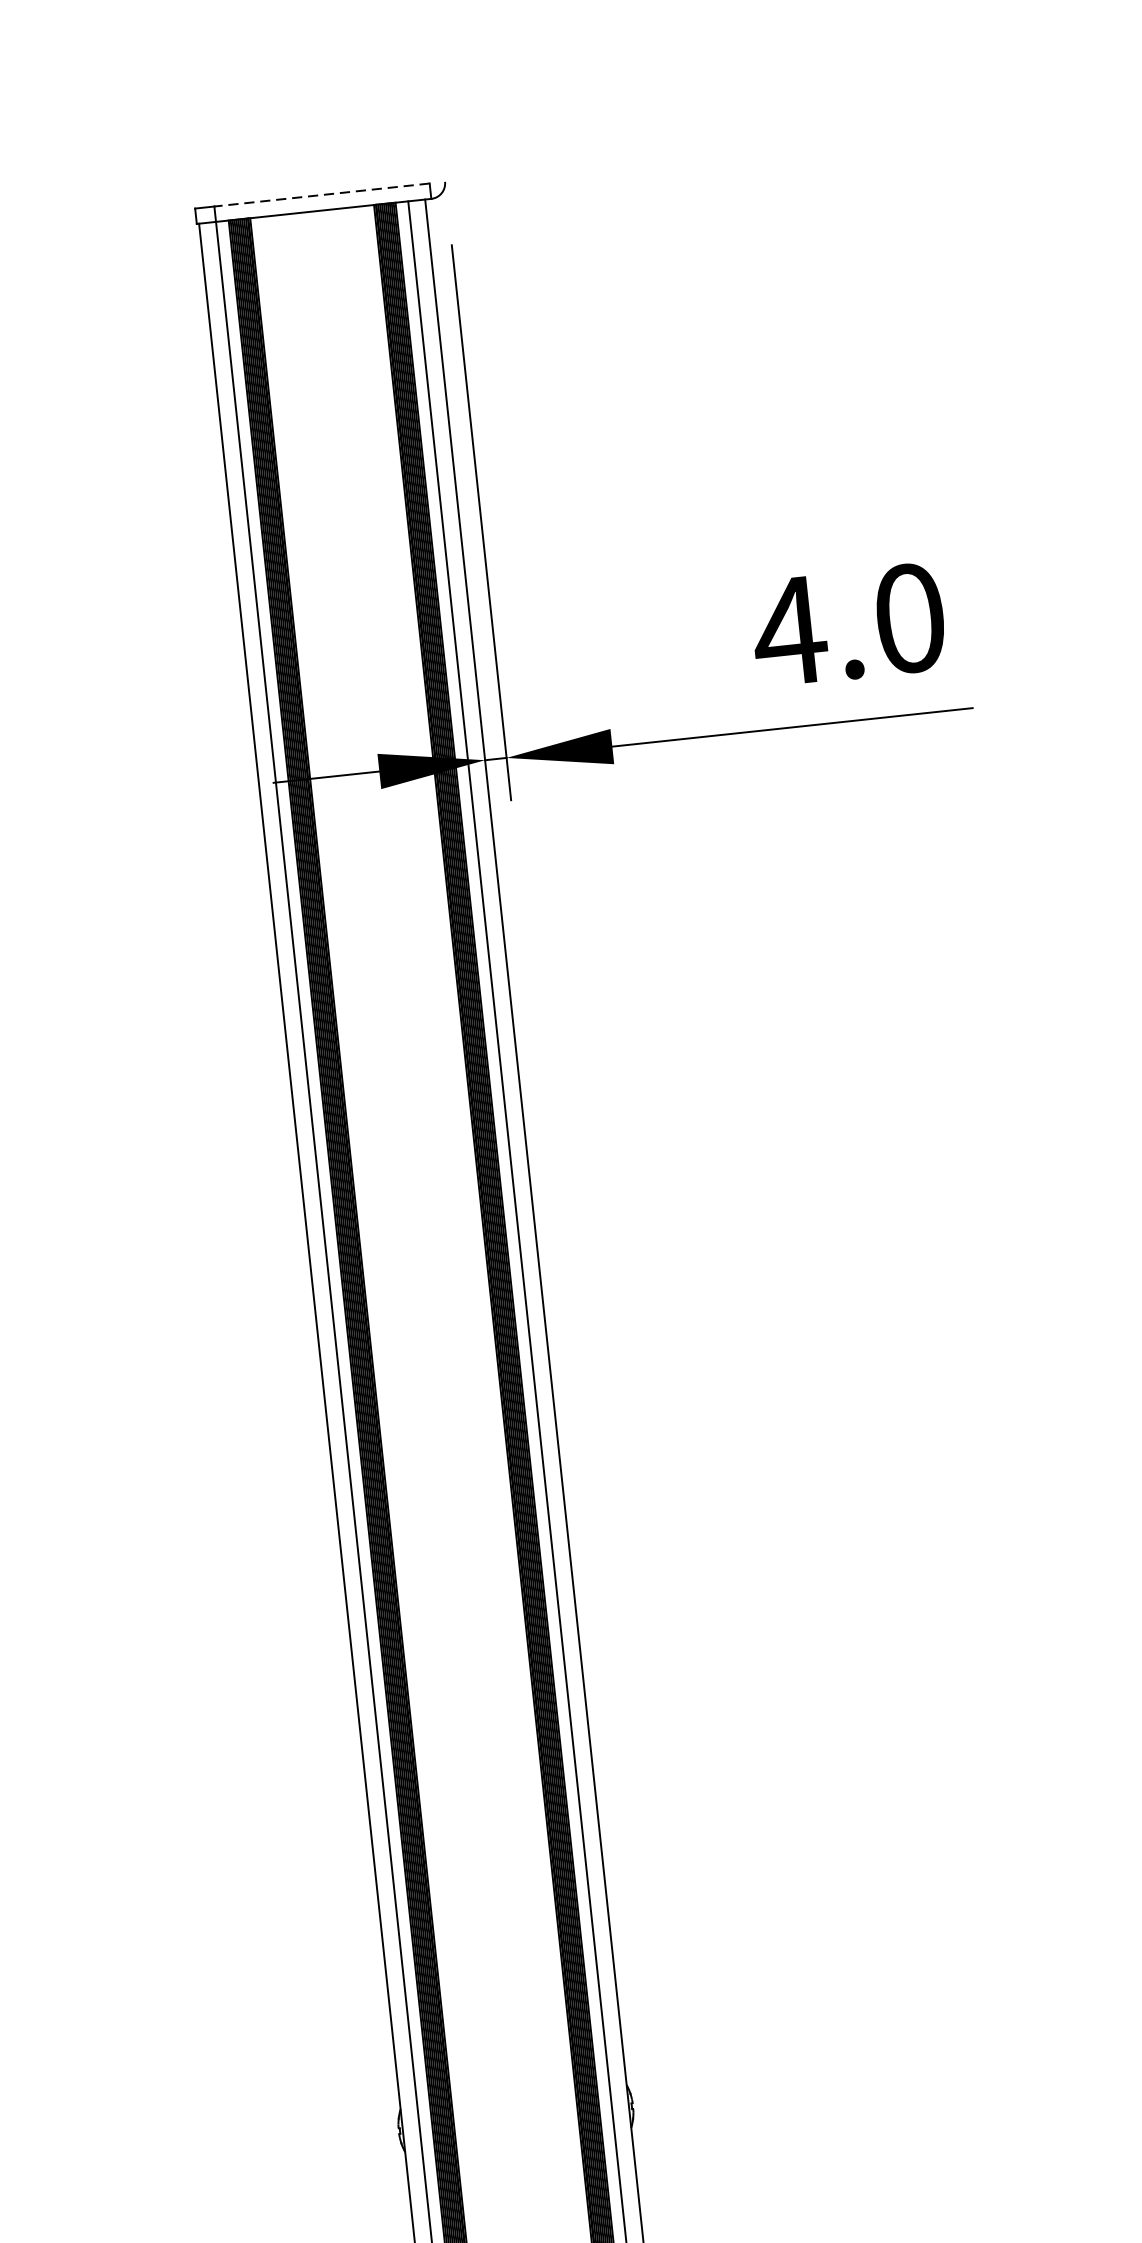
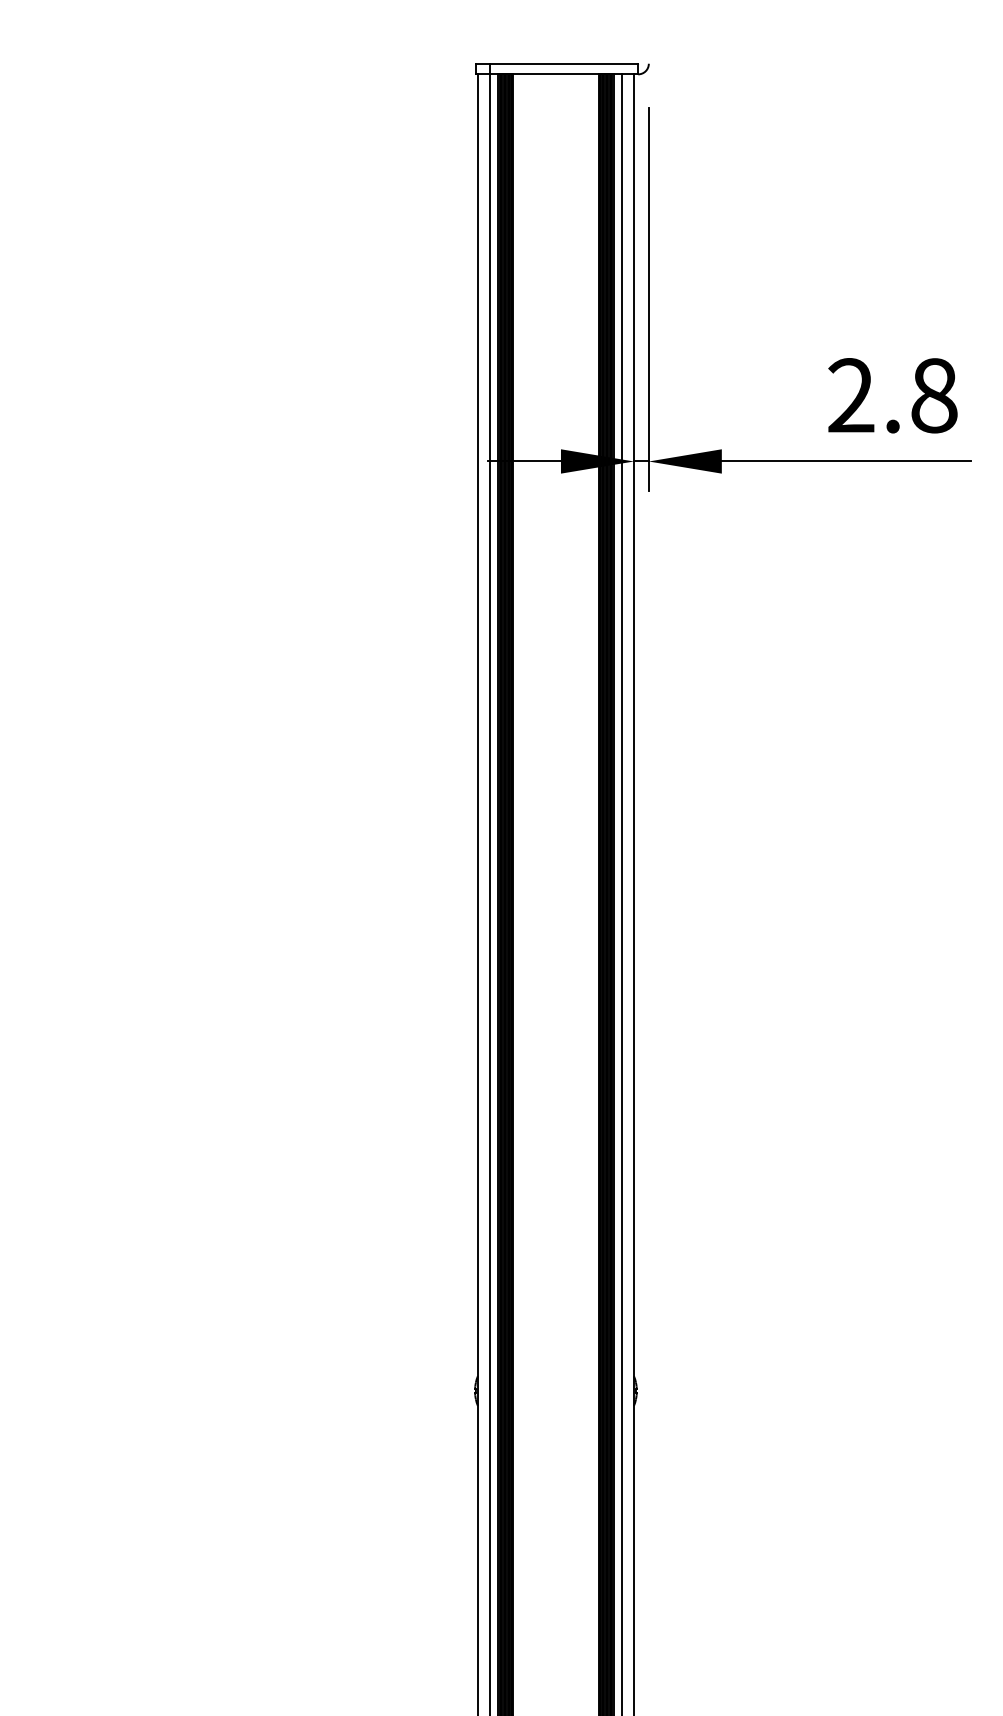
line: (321, 194) -> (563, 63), dashed -> solid
text: (847, 624) -> (891, 395), 4.0 -> 2.8

